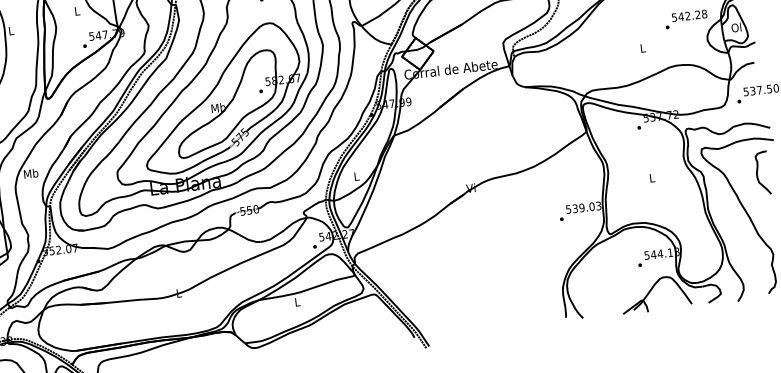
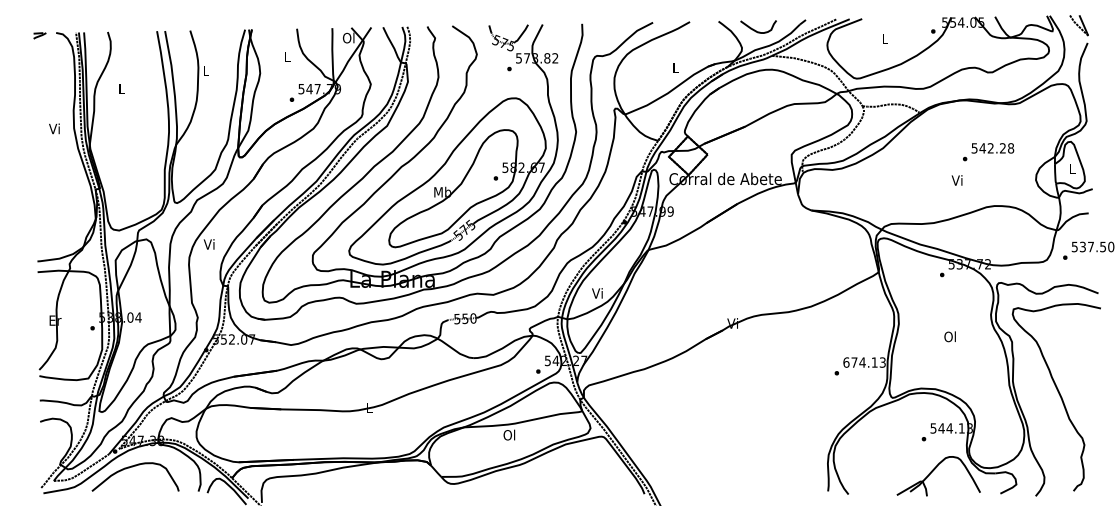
text: (686, 19) -> (988, 152), moved
text: (735, 27) -> (1071, 168), Ol -> L
text: (641, 48) -> (956, 180), L -> Vi
curve: (757, 172) -> (1077, 345), removed
text: (30, 173) -> (209, 244), Mb -> Vi
text: (356, 176) -> (597, 293), L -> Vi
text: (651, 177) -> (949, 336), L -> Ol
text: (580, 208) -> (860, 362), 539.03 -> 674.13
text: (297, 301) -> (509, 434), L -> Ol

